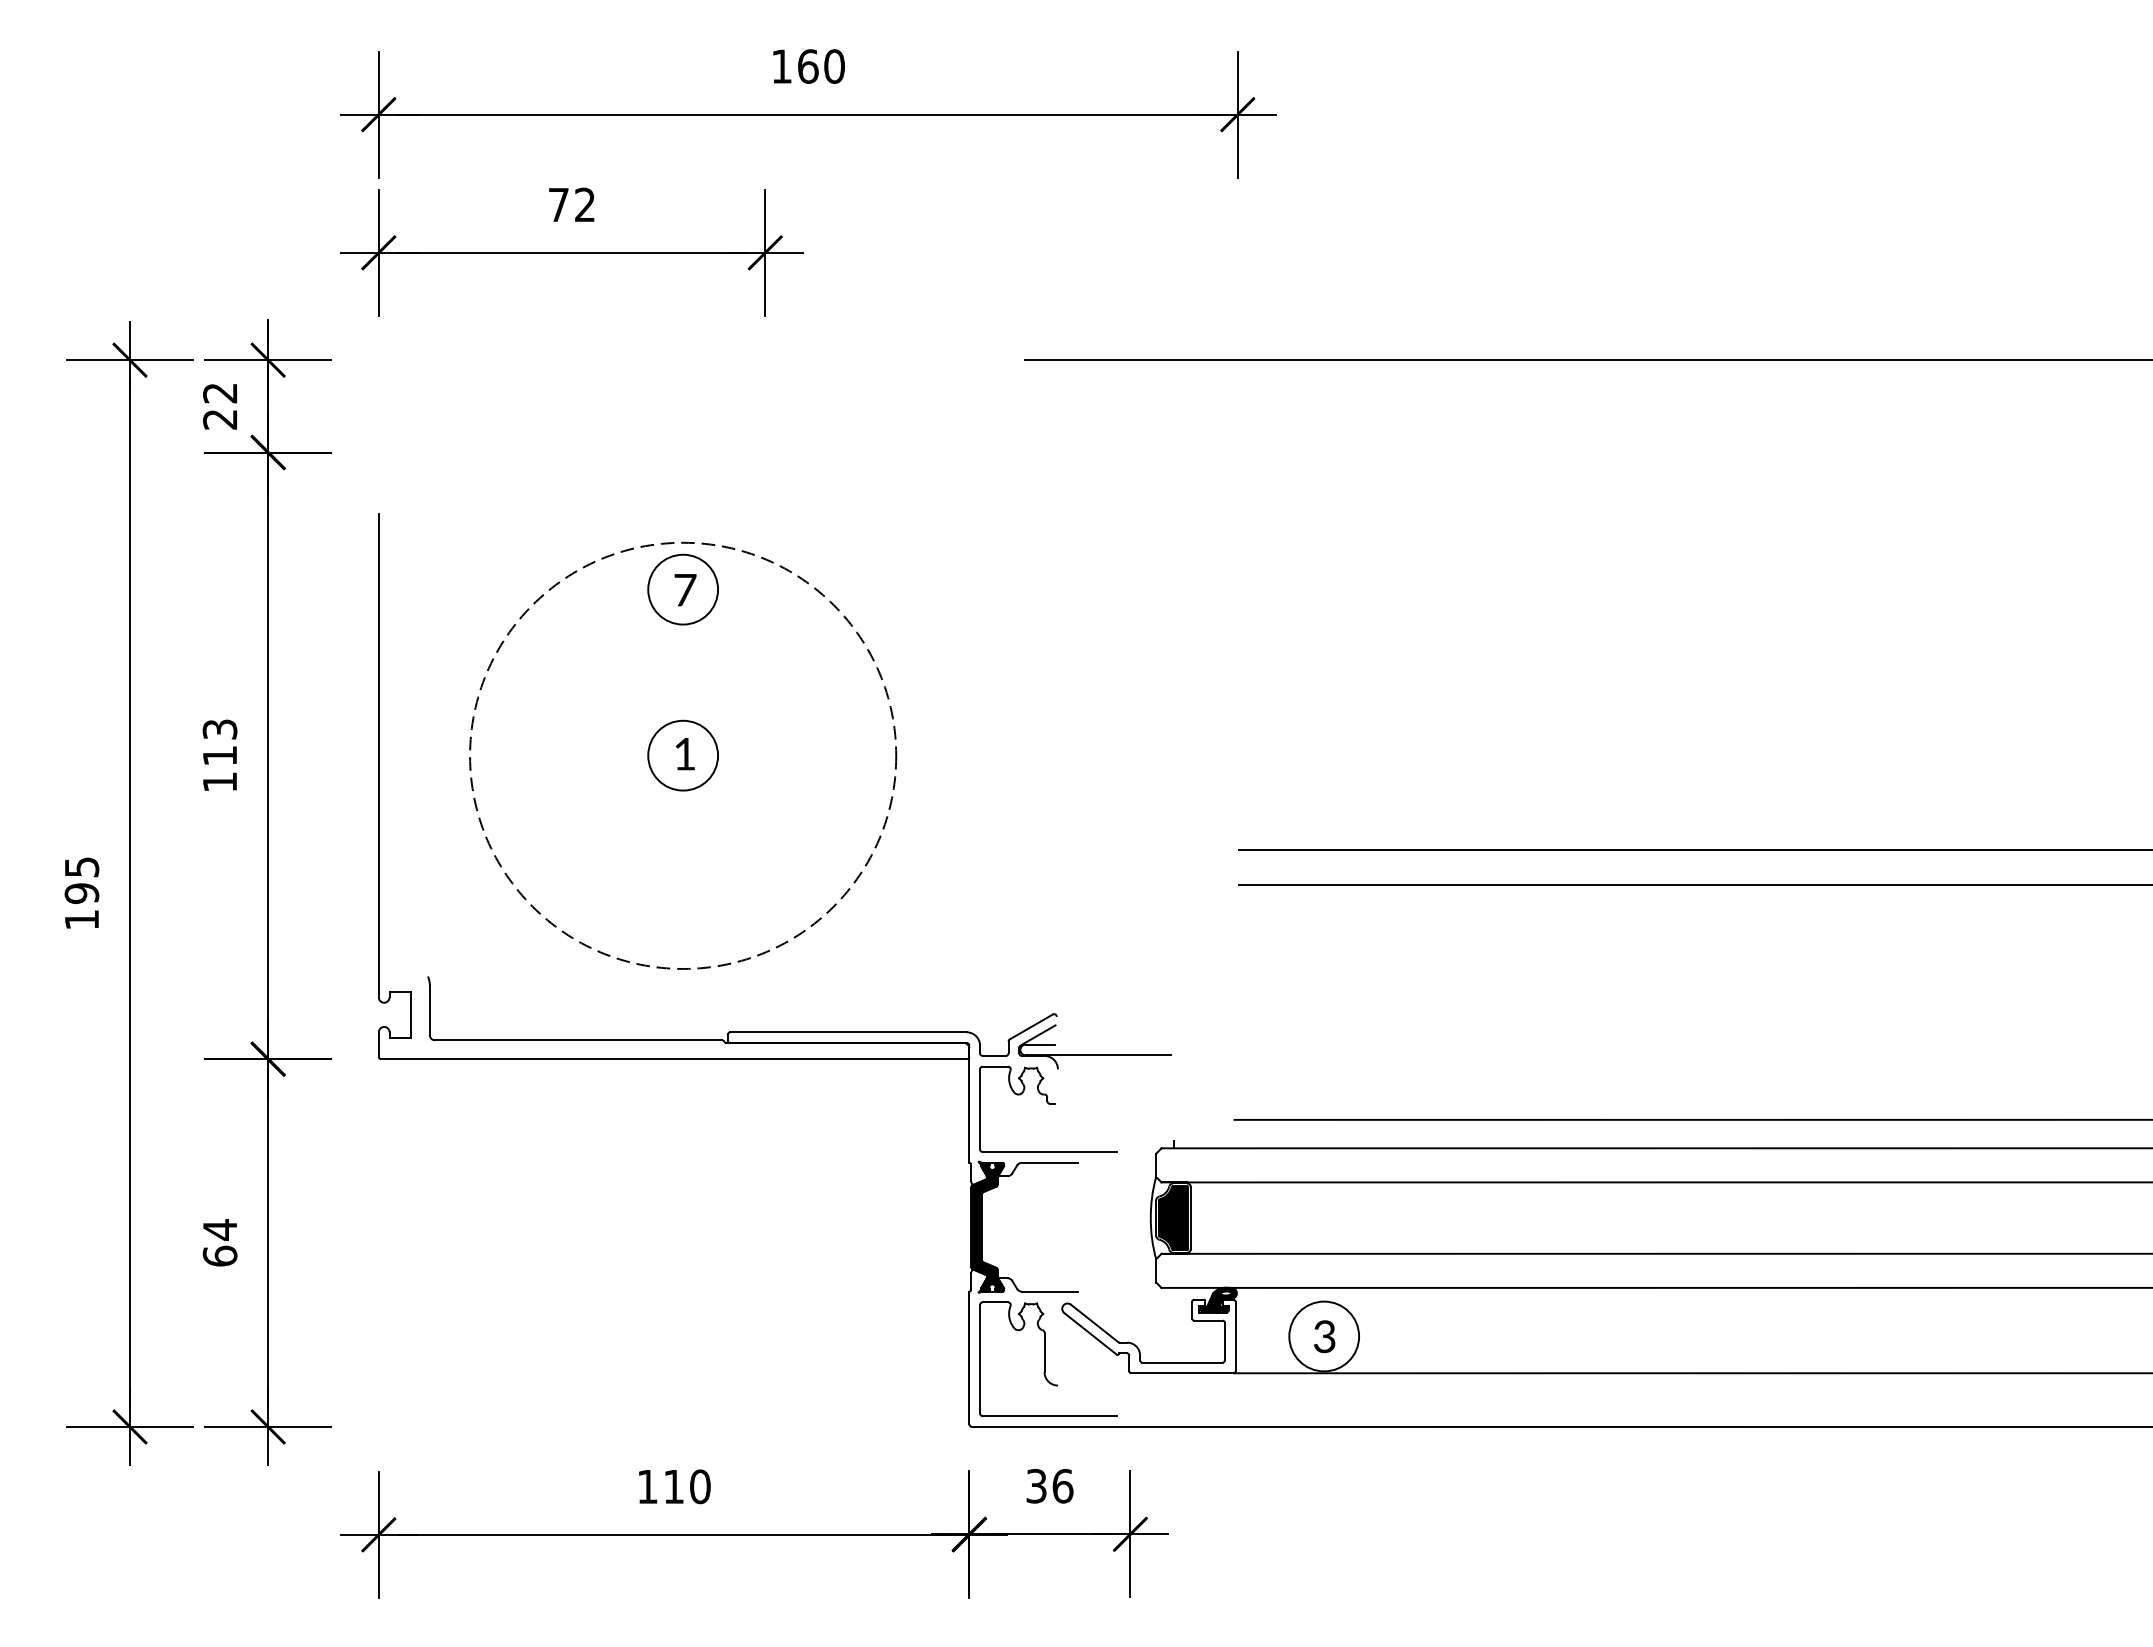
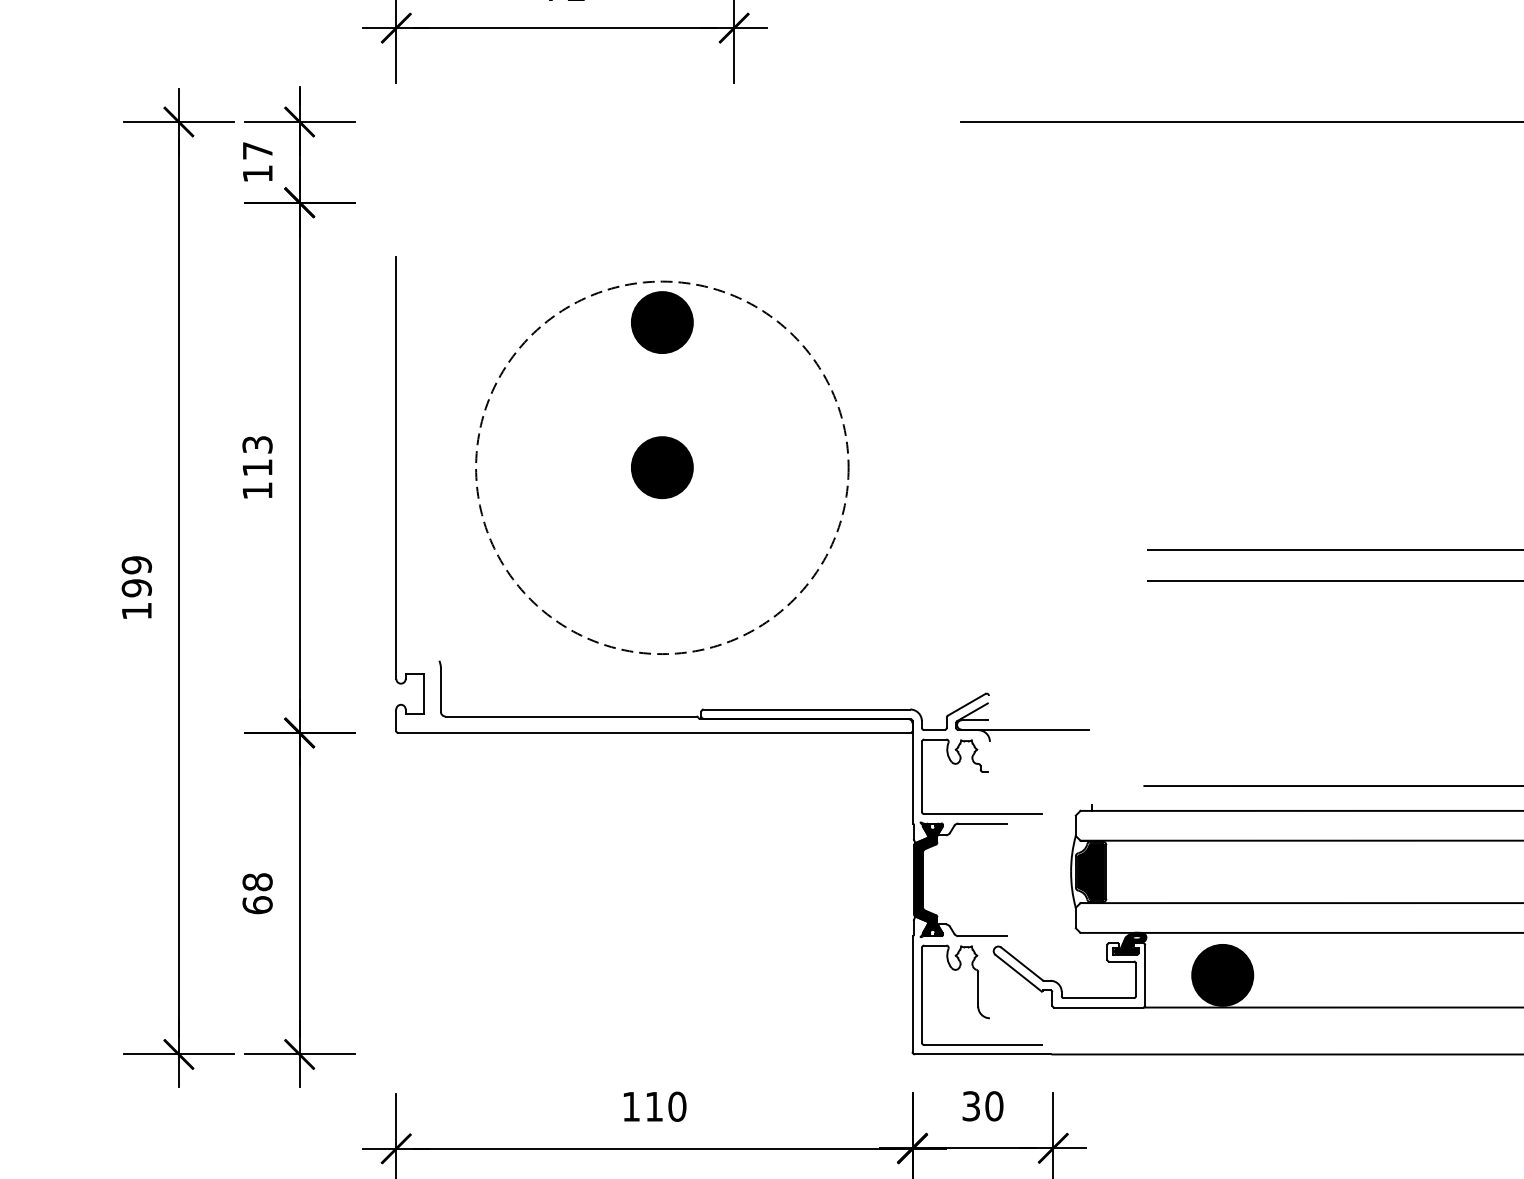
text: (220, 406) -> (257, 162), 22 -> 17
fill: (683, 589) -> (662, 322), added
fill: (683, 755) -> (662, 467), added
text: (81, 867) -> (136, 565), 195 -> 199
text: (219, 1229) -> (257, 881), 64 -> 68
fill: (1324, 1336) -> (1222, 975), added
text: (1062, 1486) -> (993, 1106), 36 -> 30

